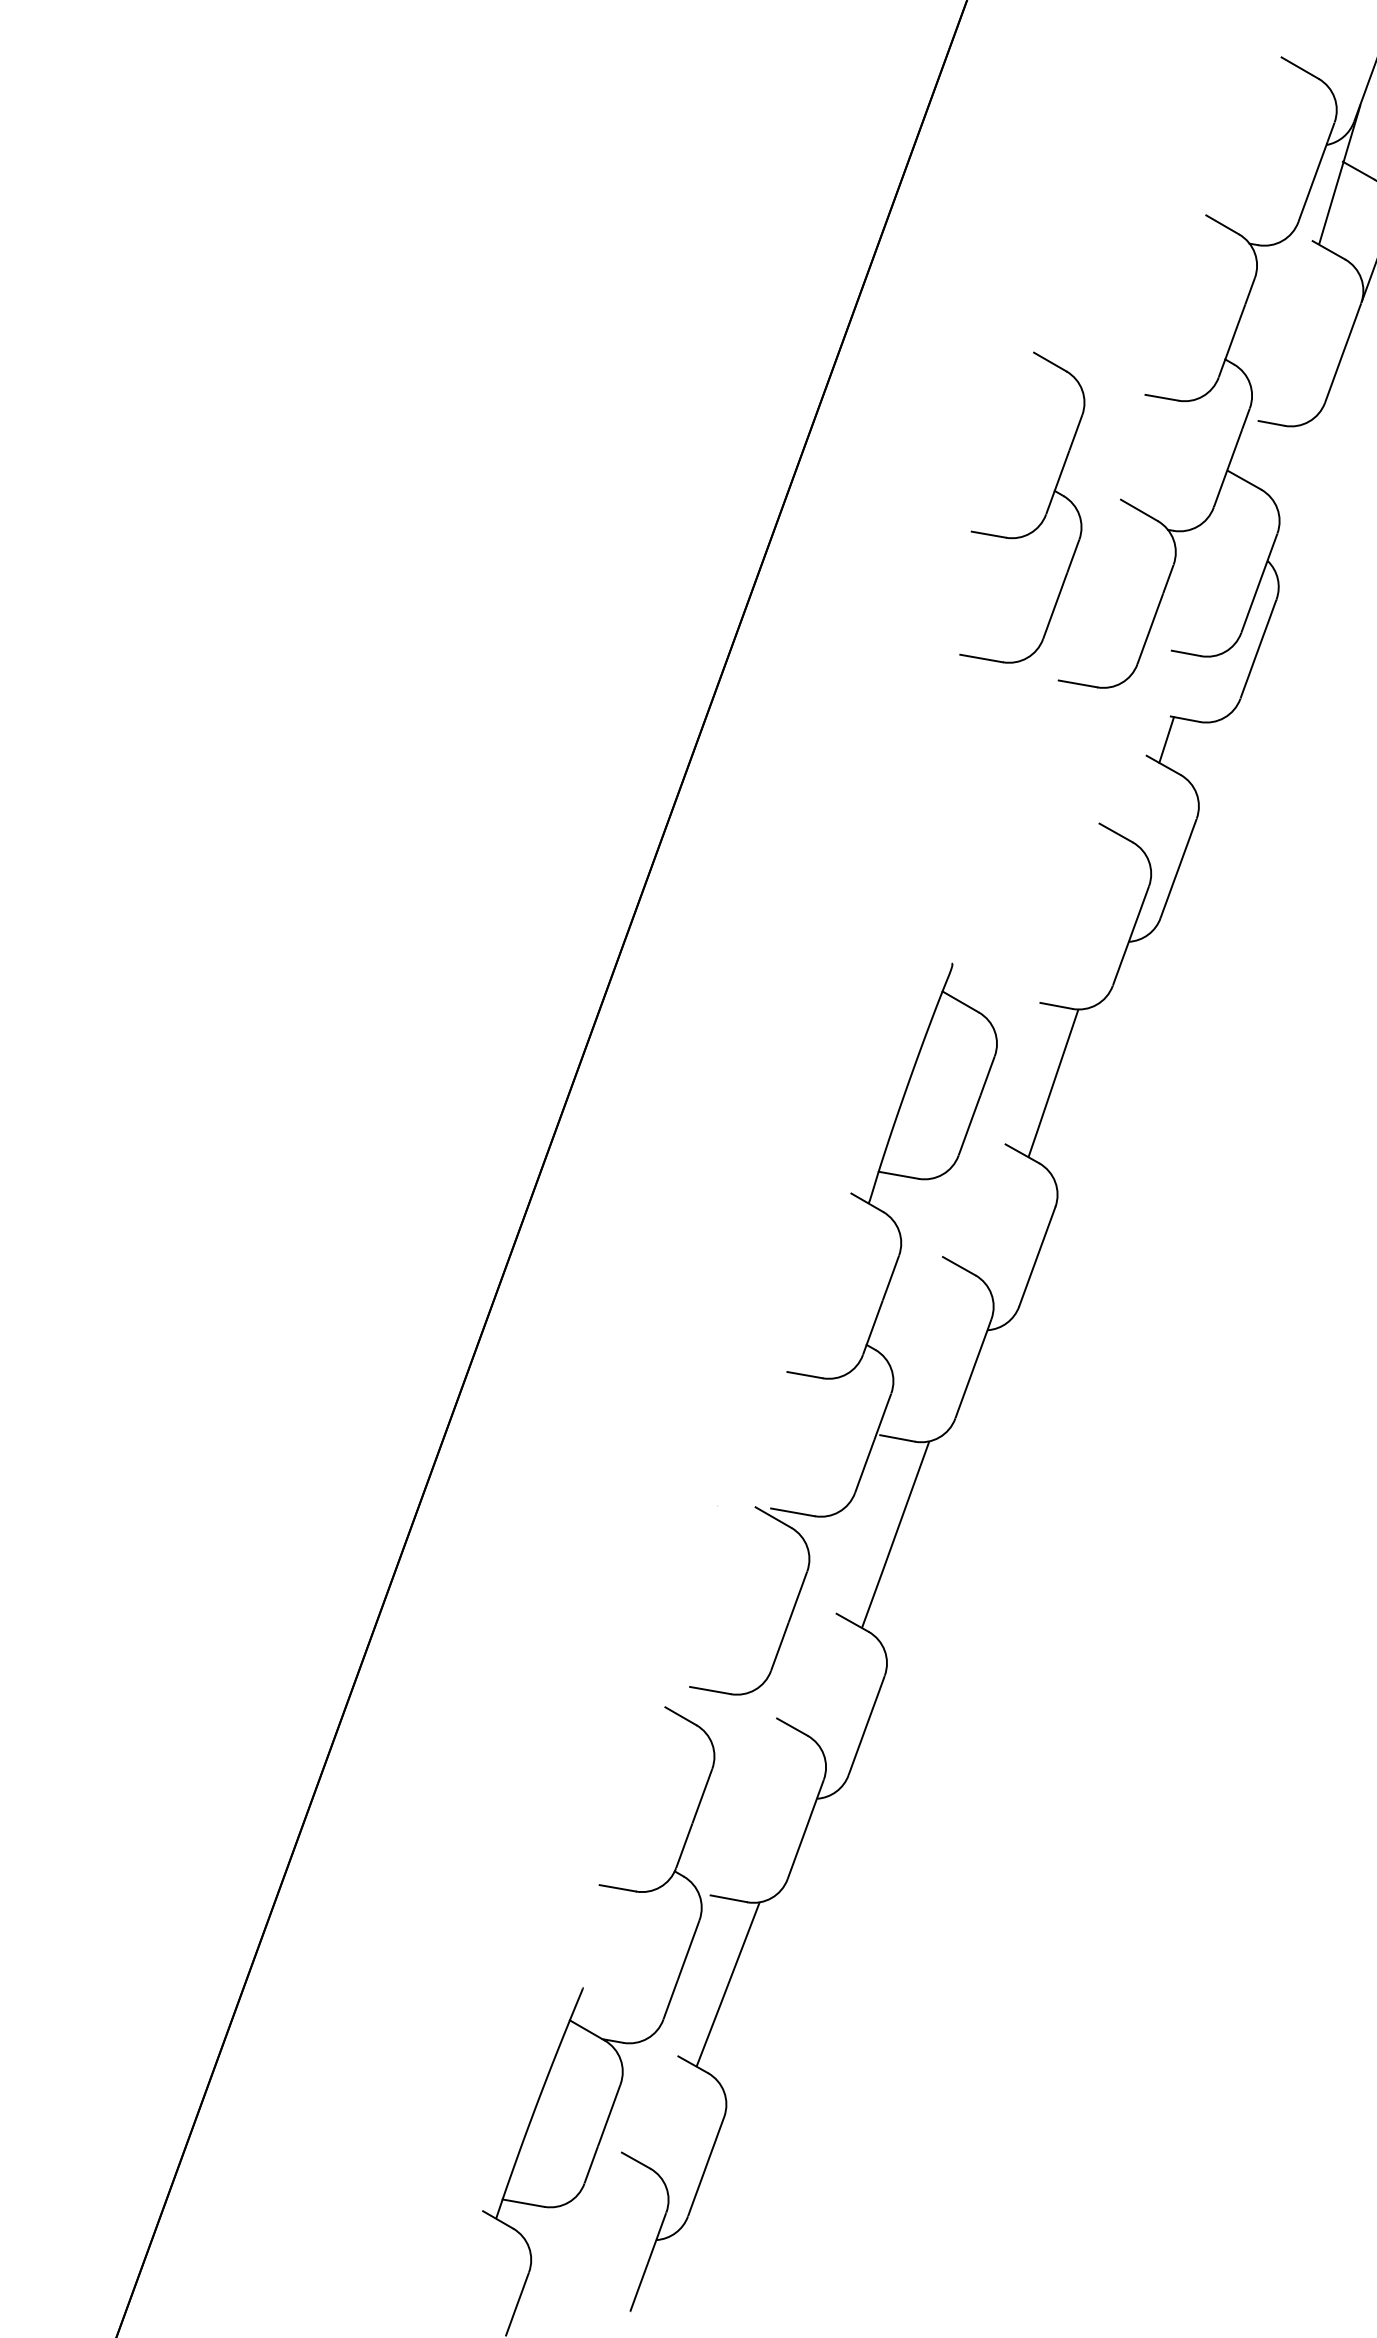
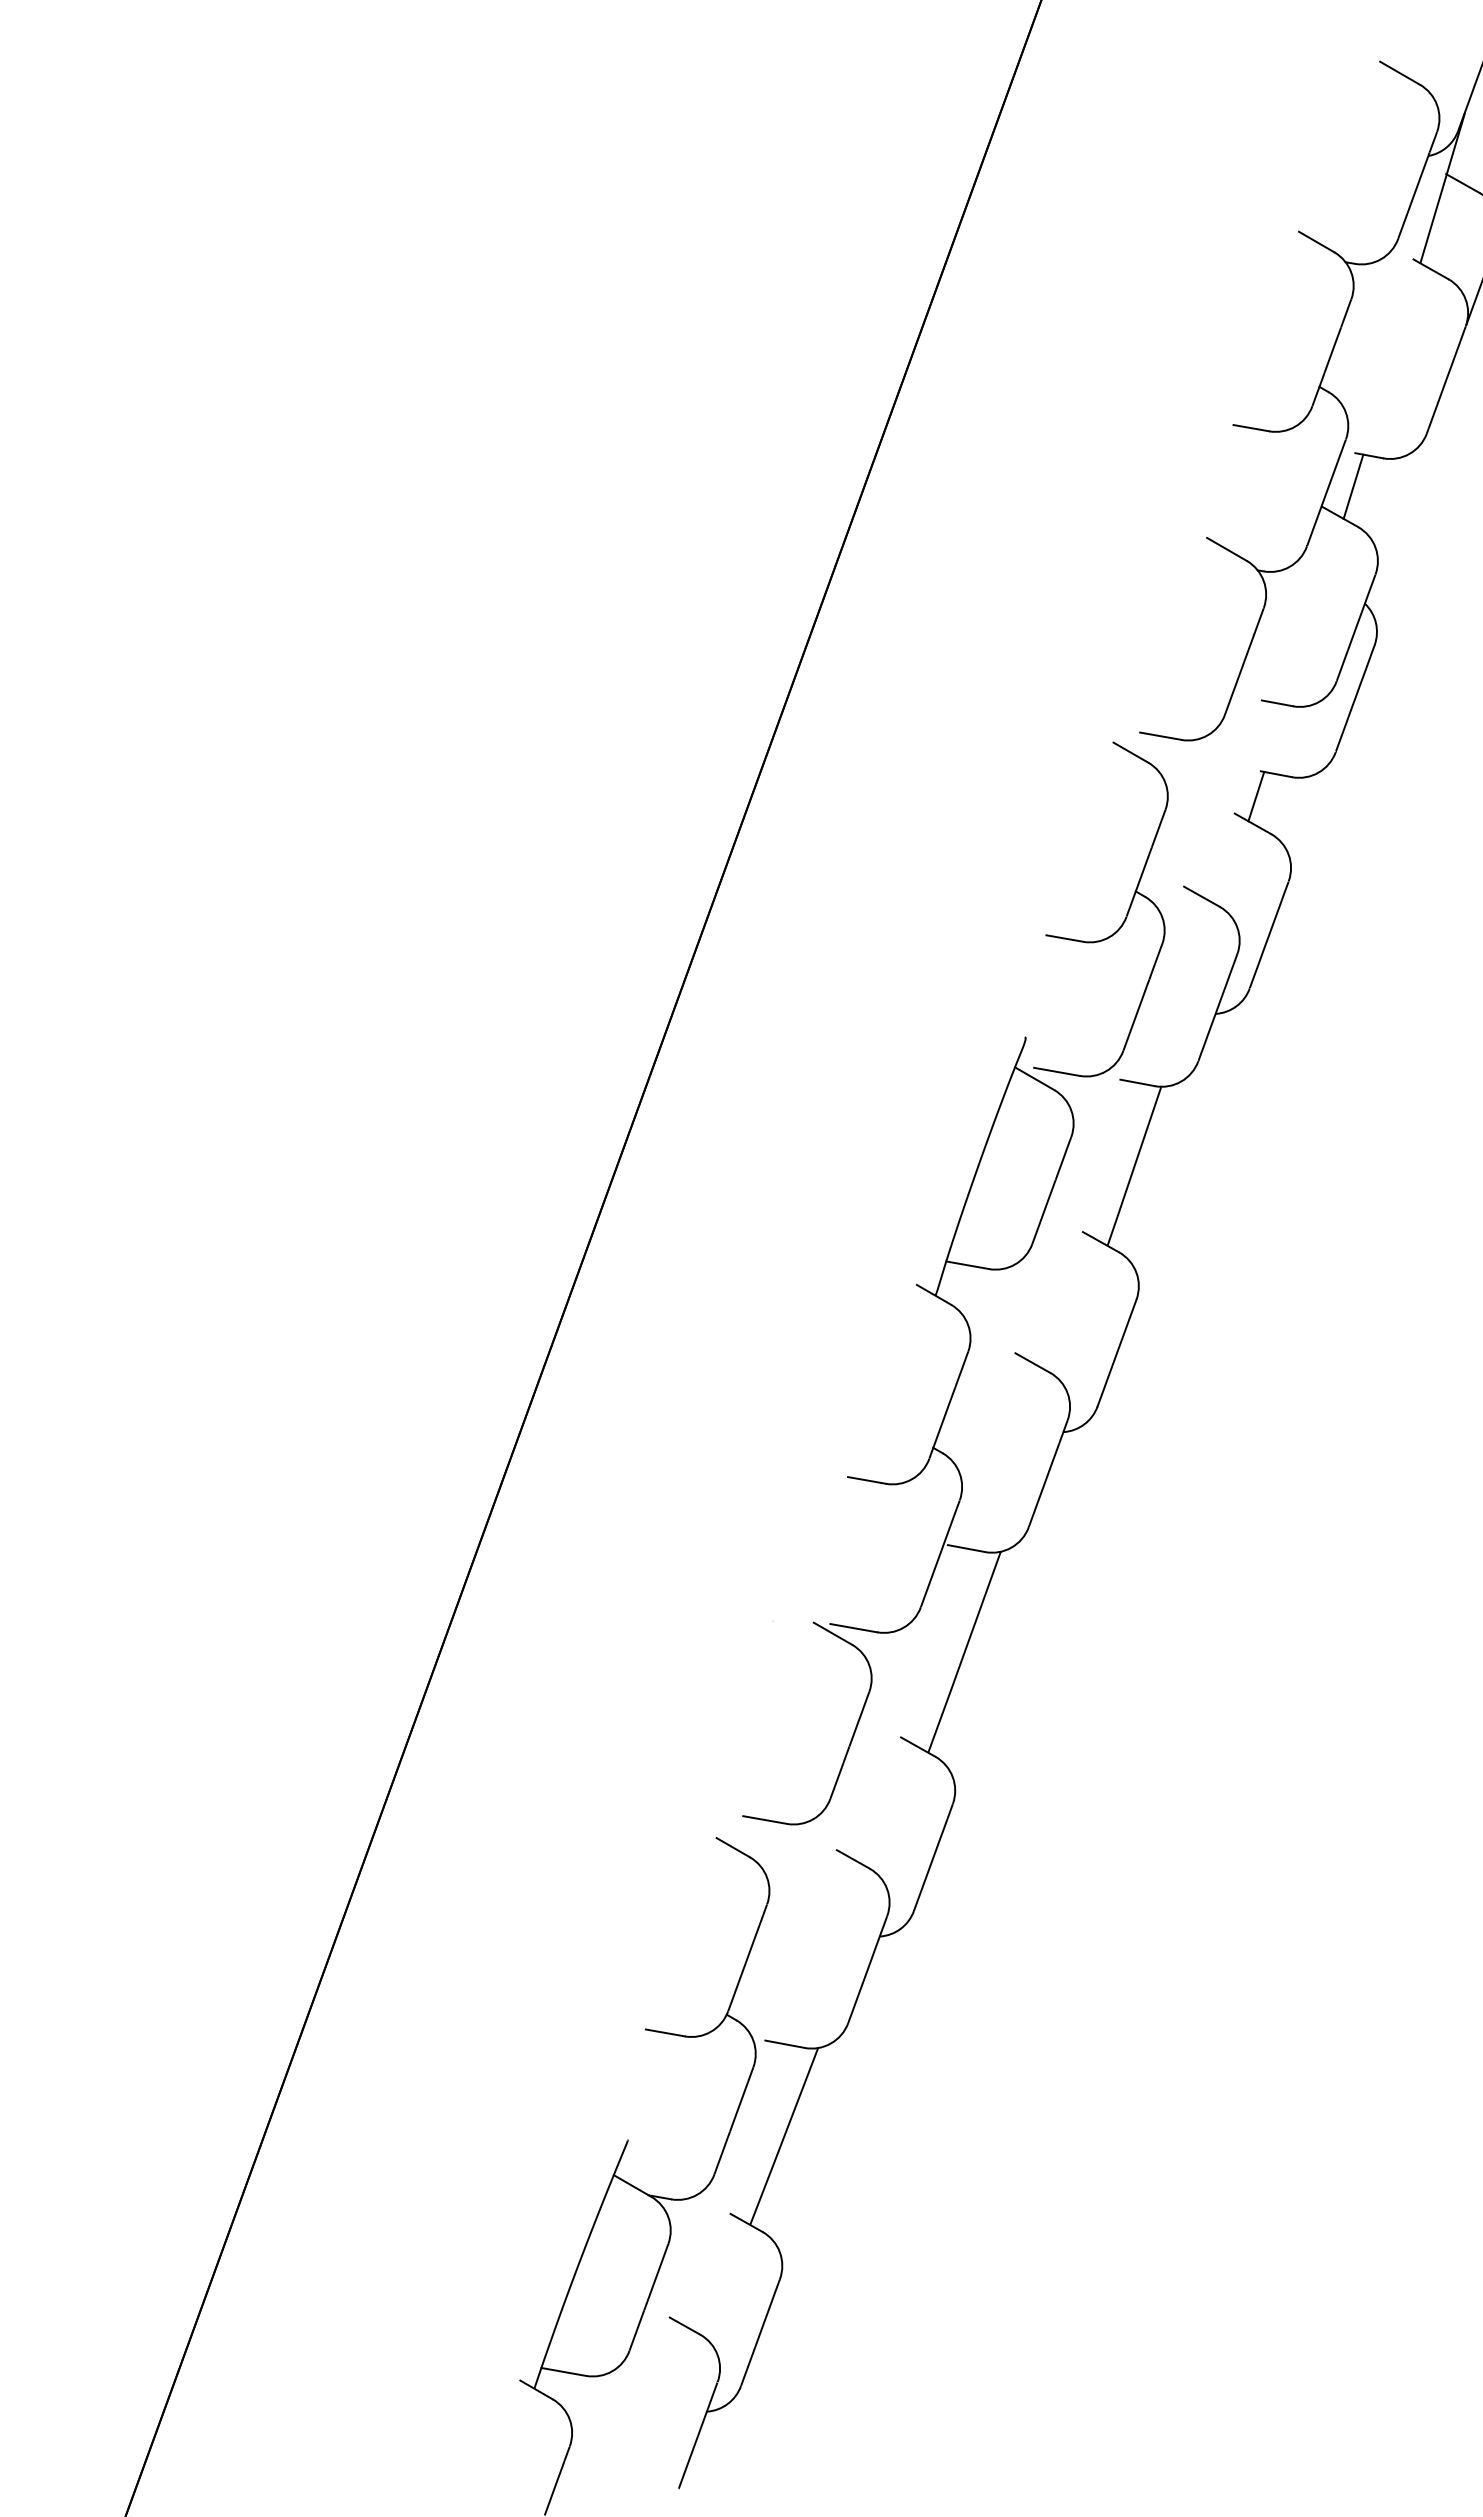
line: (1256, 451) -> (1353, 486), added
part: (1043, 517) -> (1123, 920), moved

